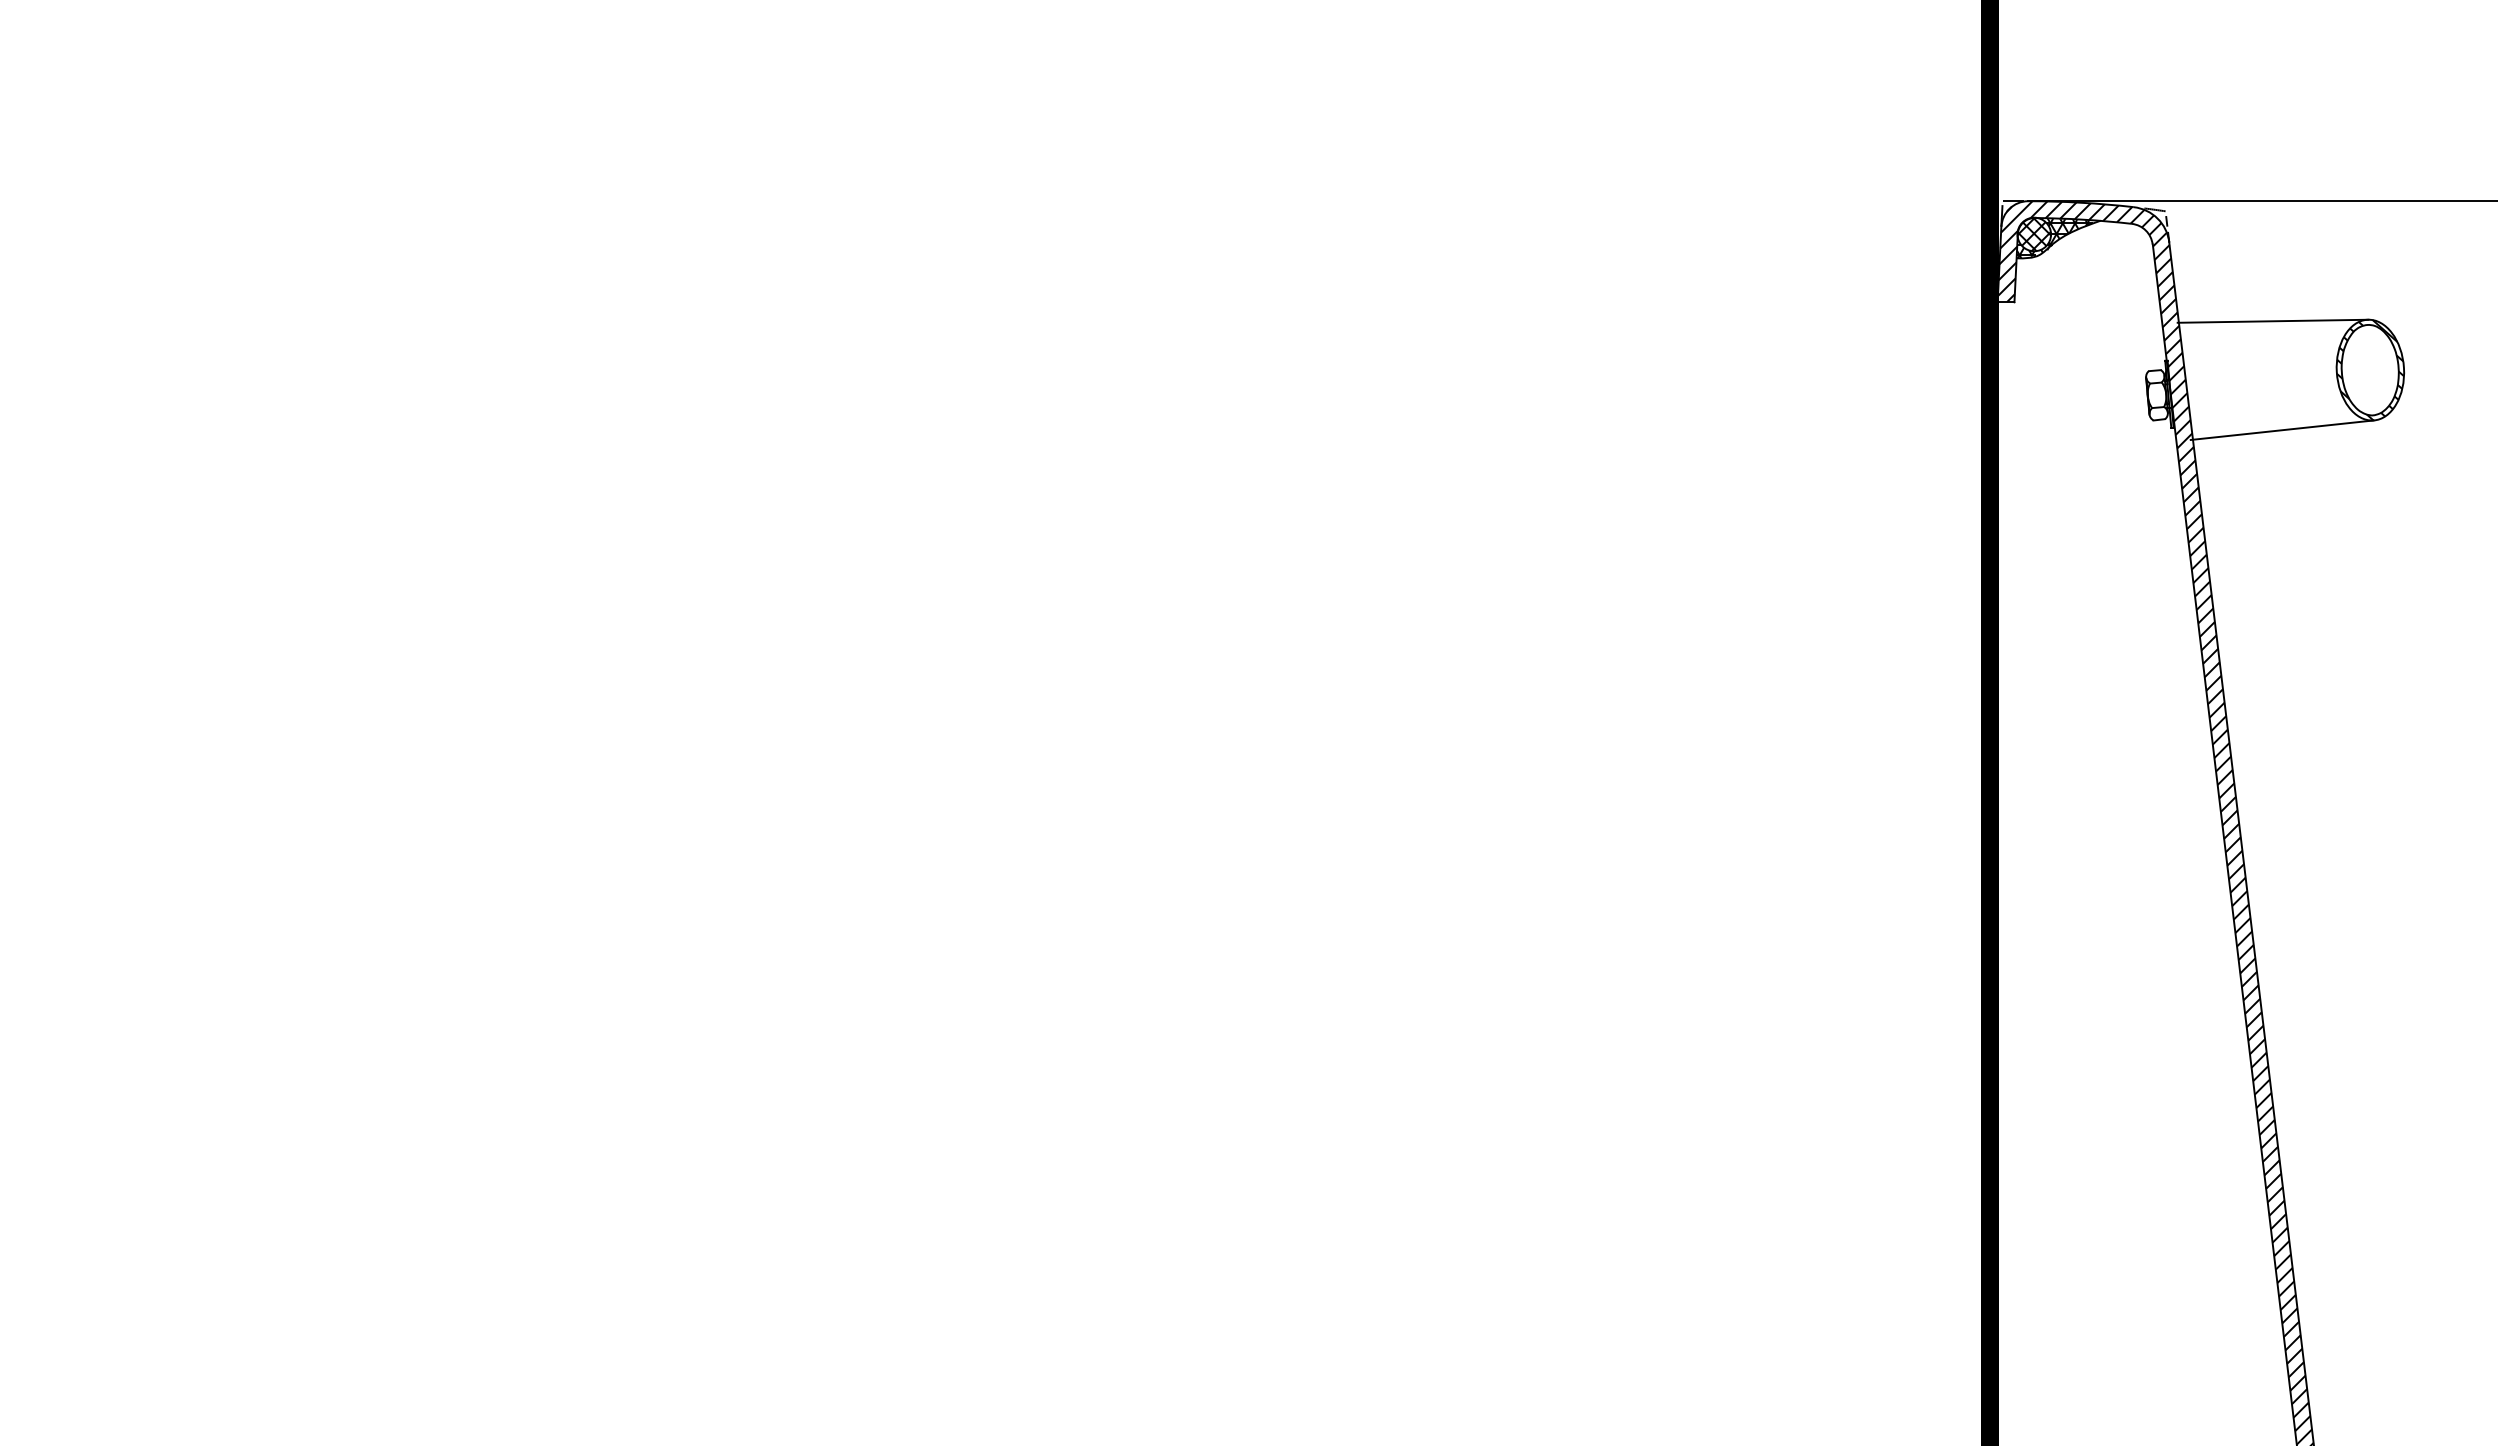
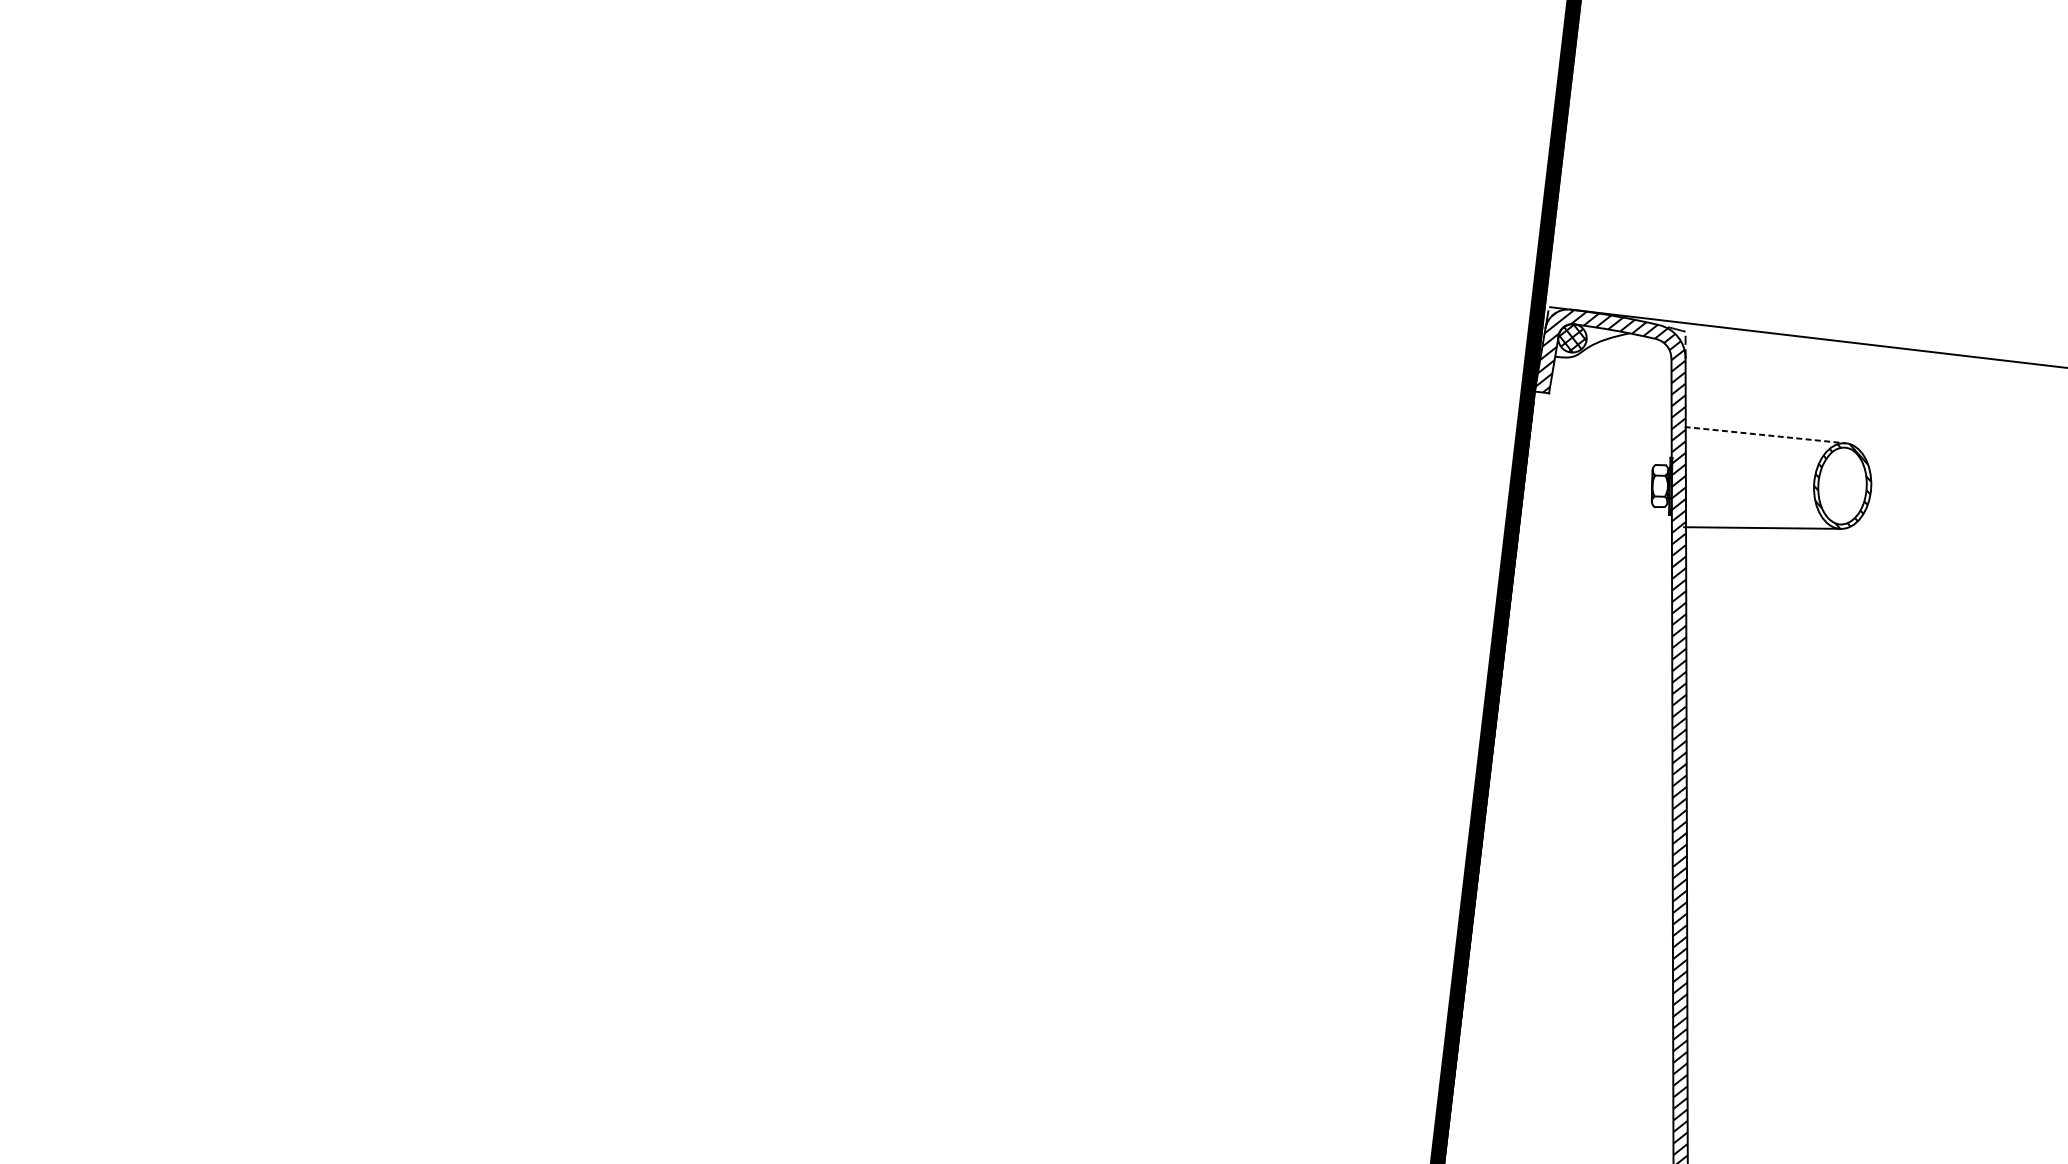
hatch: (2057, 238) -> (1591, 343), removed
line: (2273, 321) -> (1765, 435), solid -> dashed

